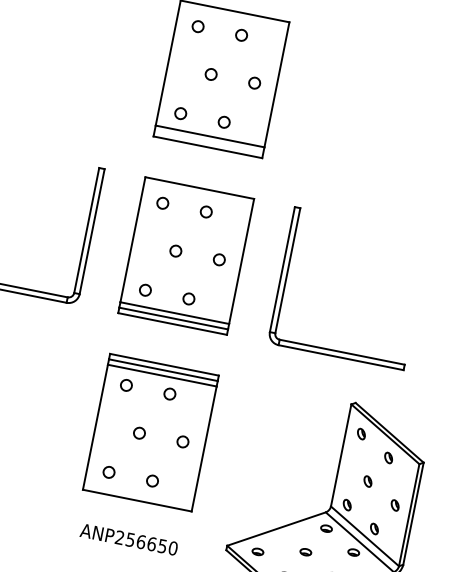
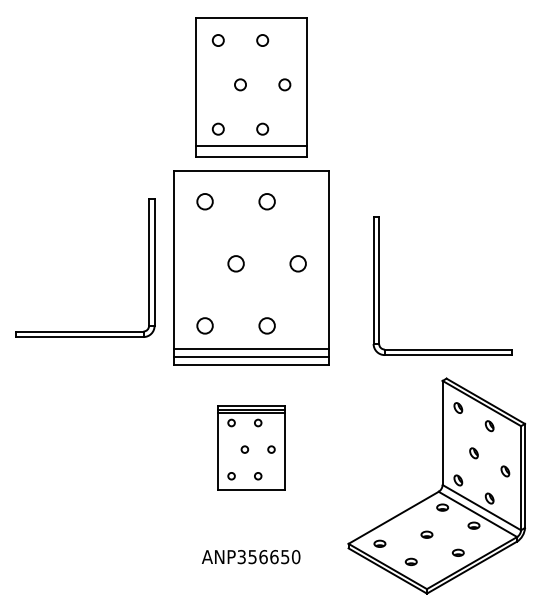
part: (186, 255) -> (251, 267), size x1.4
part: (287, 275) -> (379, 285), moved
part: (150, 432) -> (251, 447), size x0.6
text: (119, 538) -> (241, 557), ANP256650 -> ANP356650

